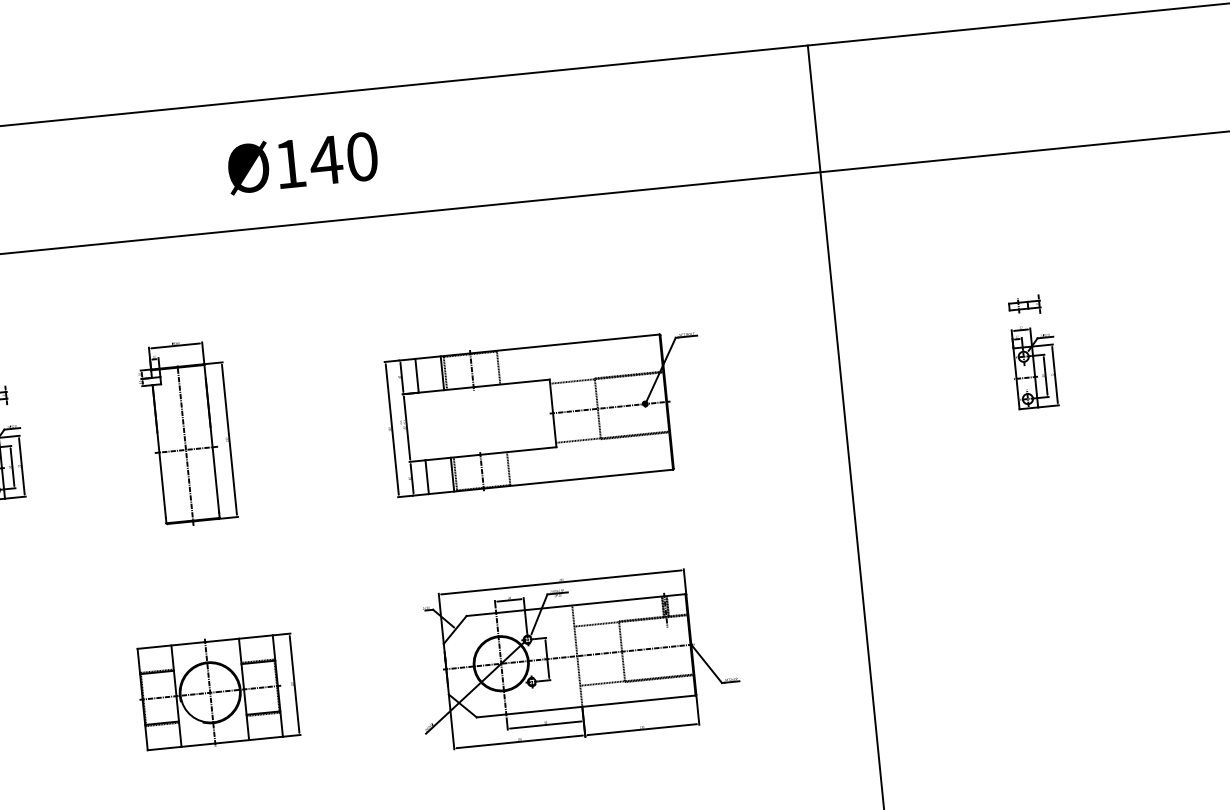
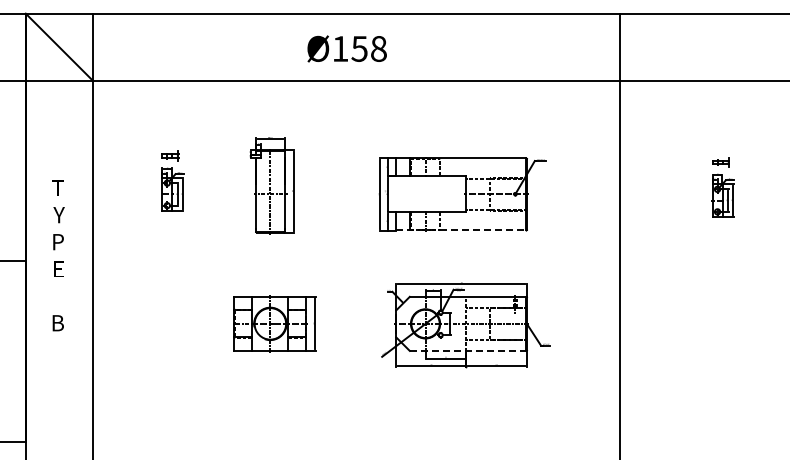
text: (342, 157) -> (368, 48), Ø140 -> Ø158
line: (551, 481) -> (461, 230), solid -> dashed
line: (586, 705) -> (468, 350), solid -> dashed

